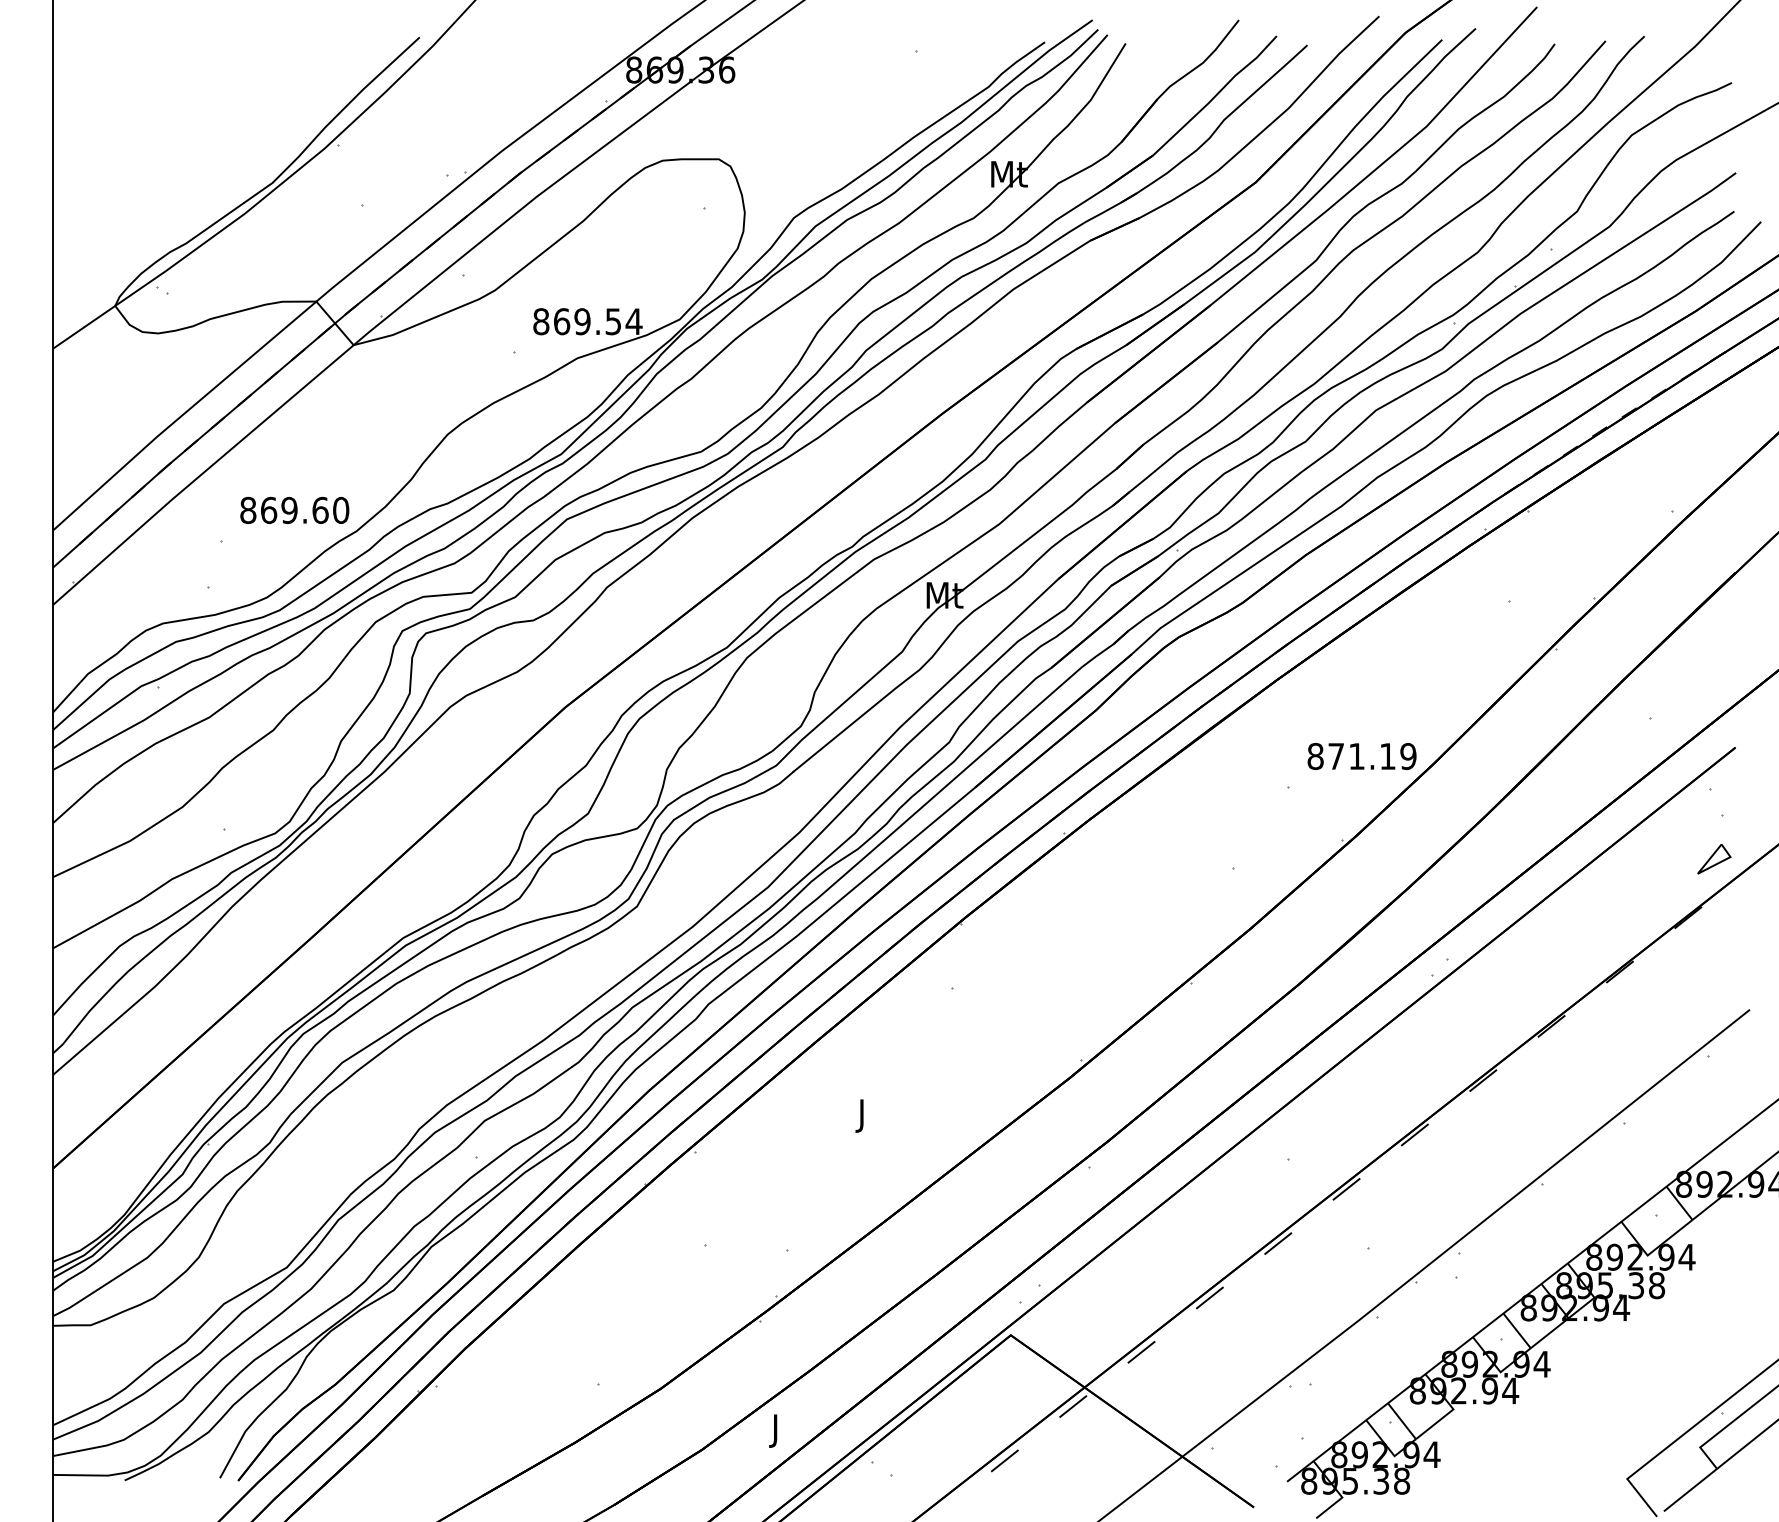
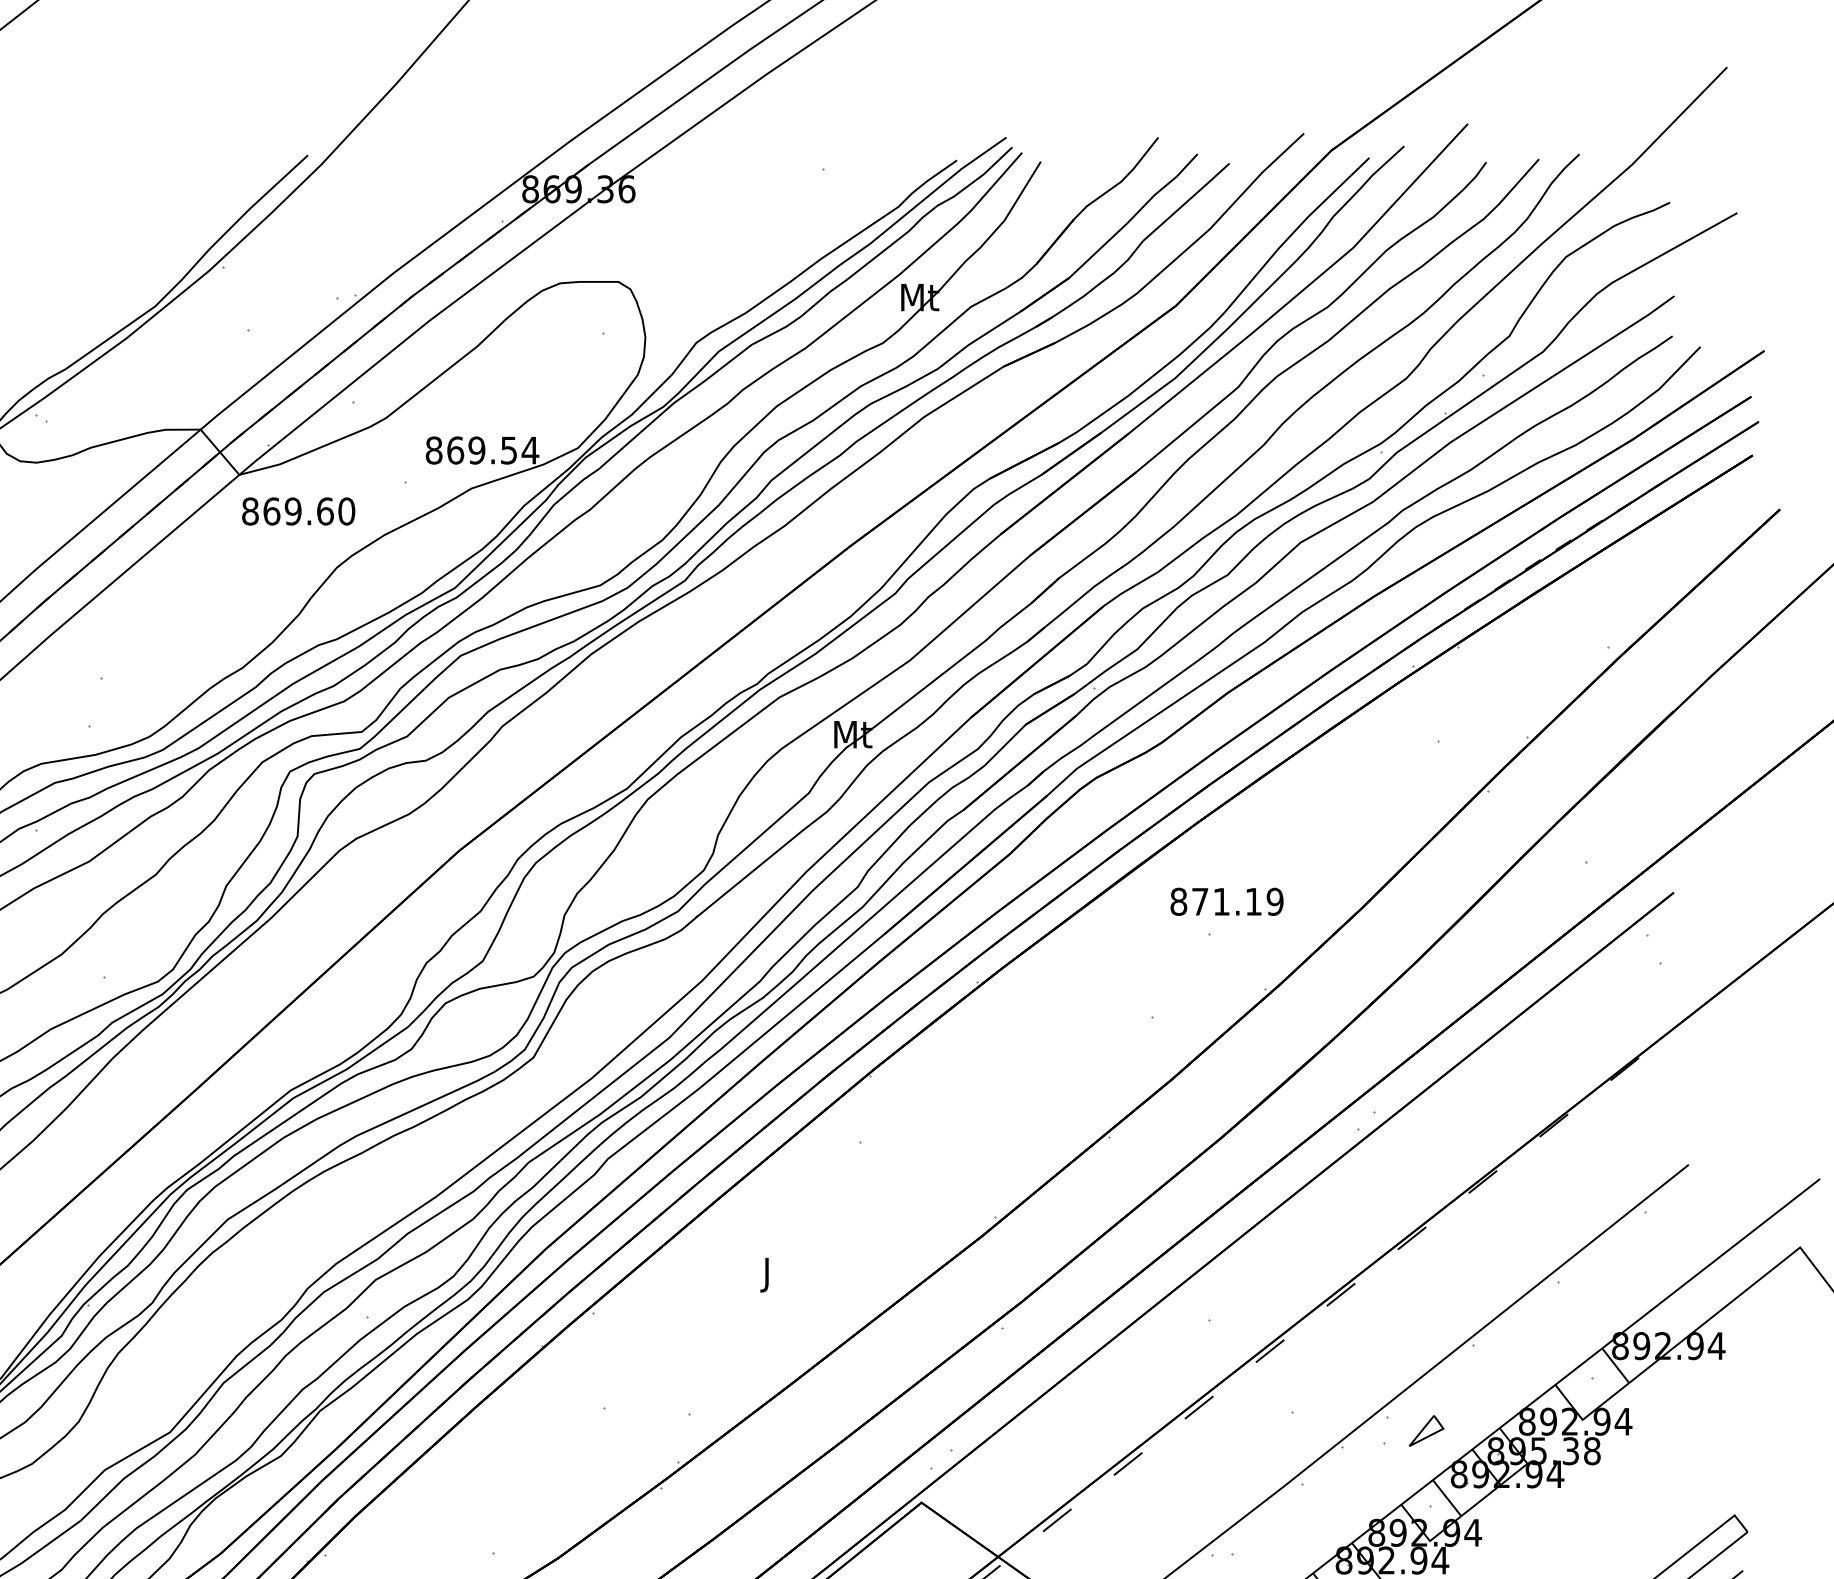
text: (294, 509) -> (298, 510), moved
text: (1361, 756) -> (1226, 901), moved
part: (1714, 859) -> (1426, 1431), moved

